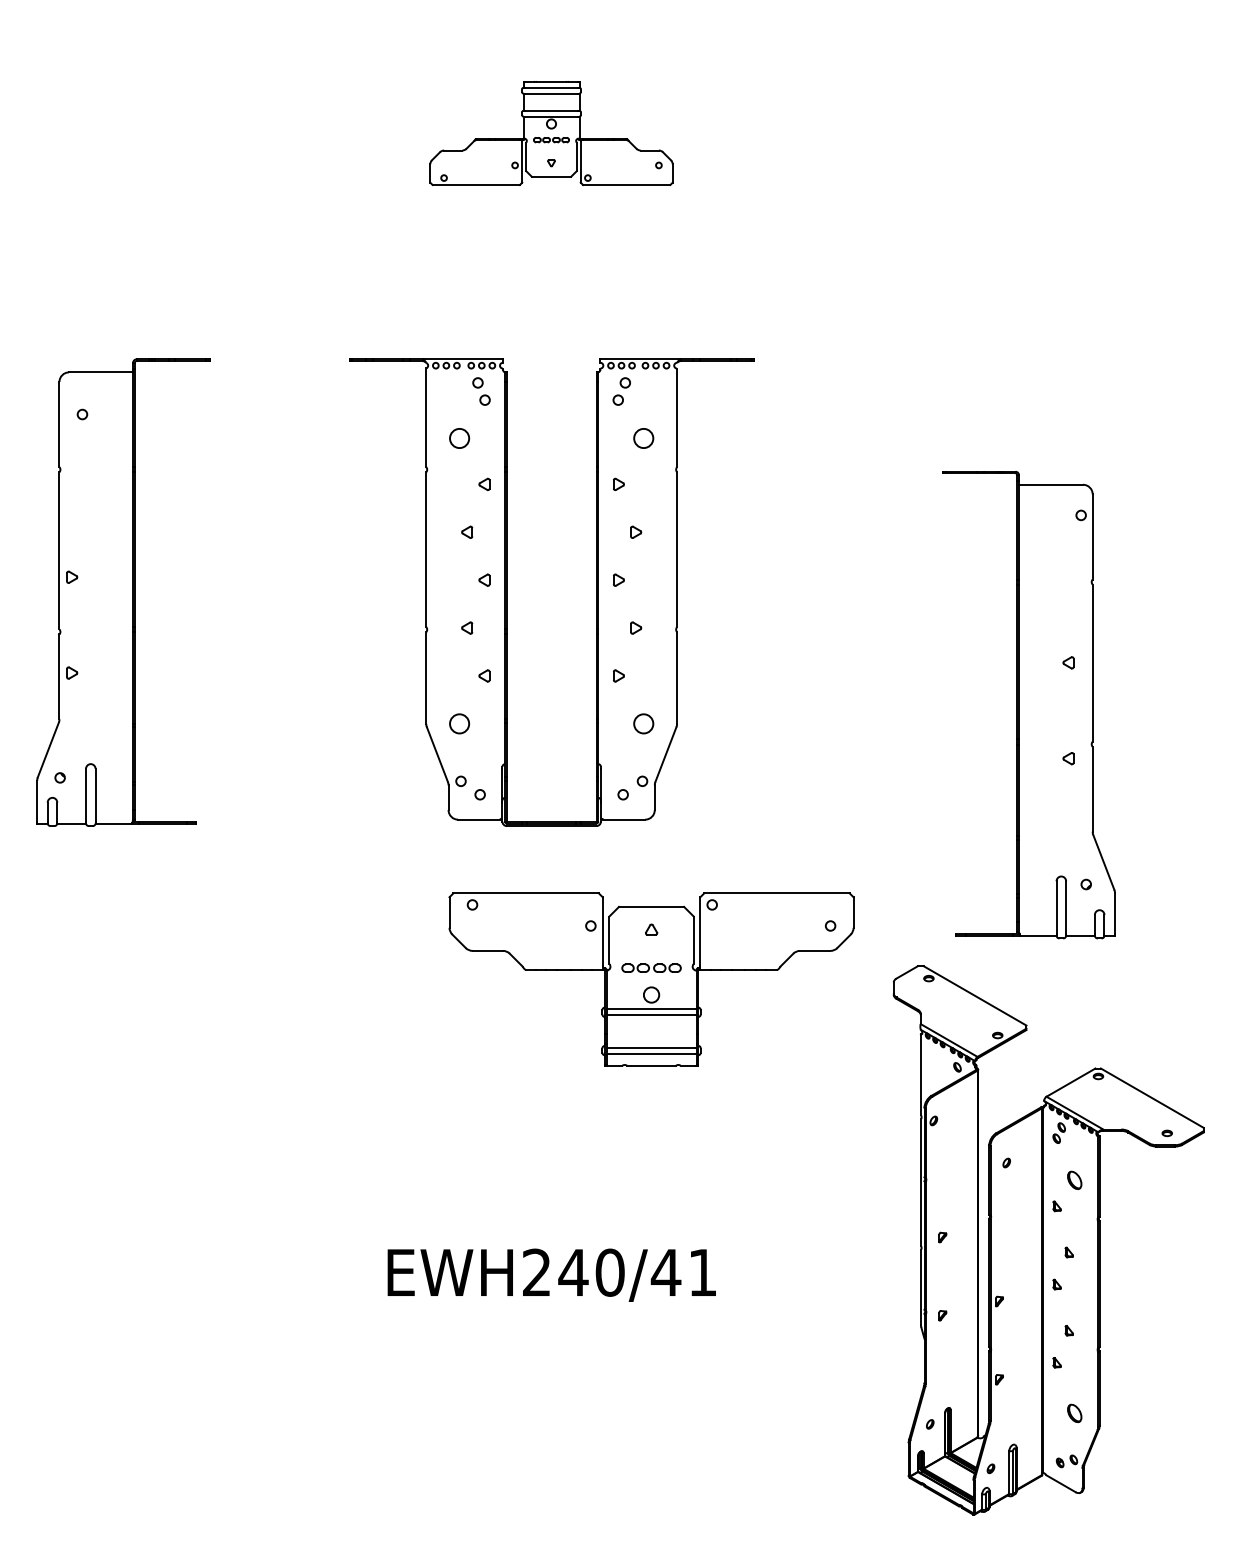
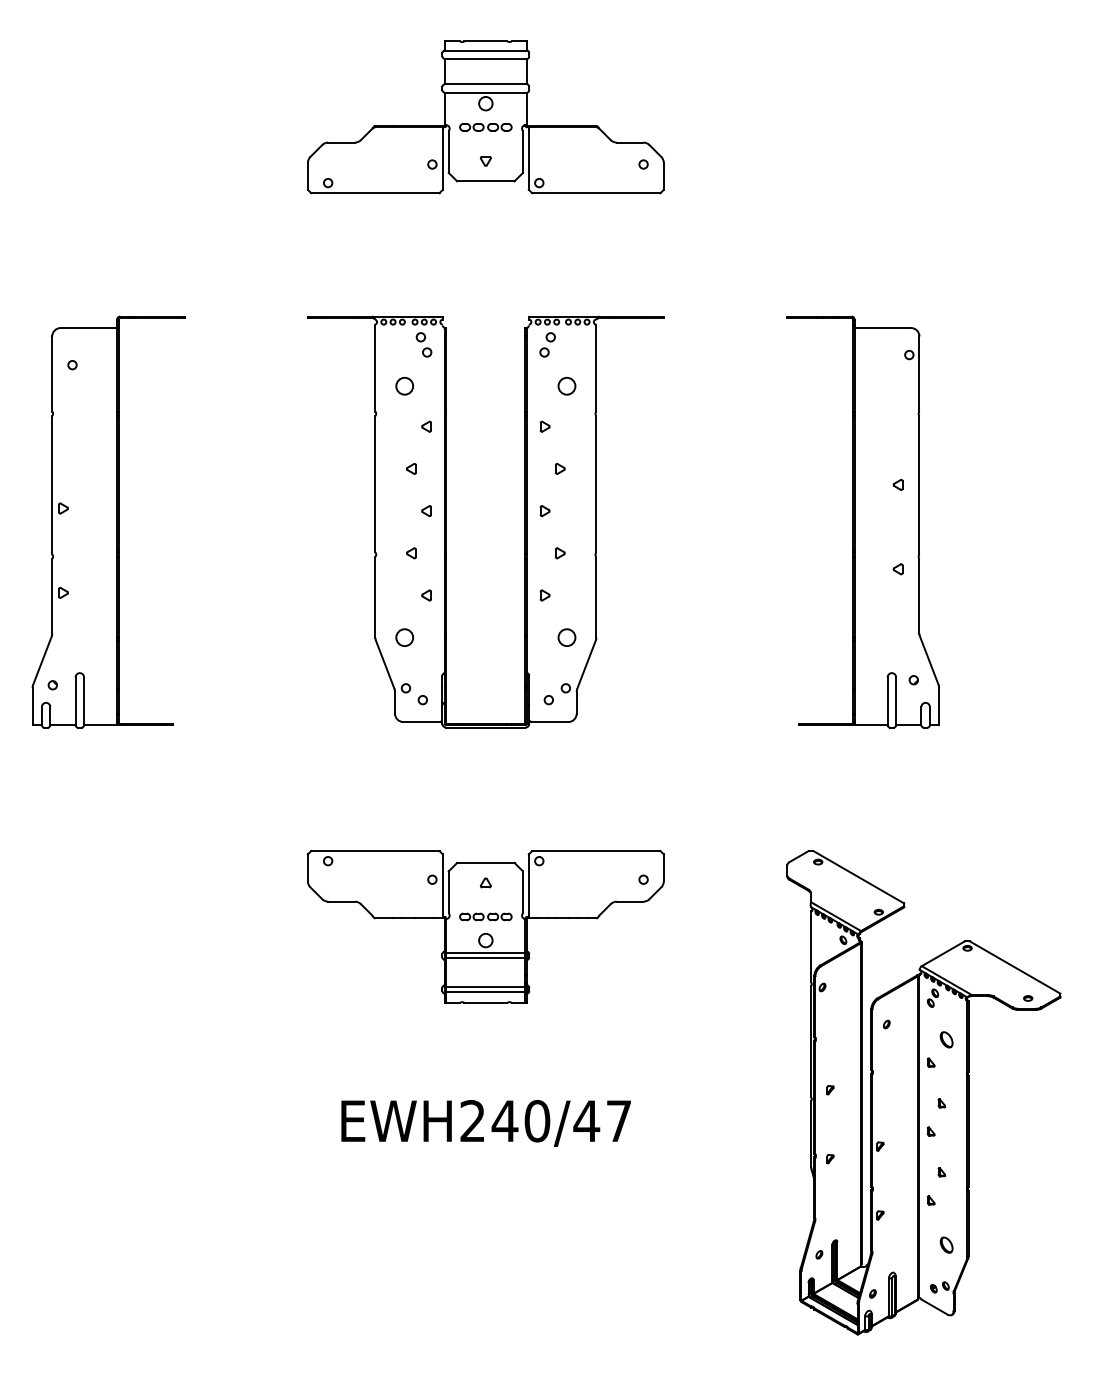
part: (551, 133) -> (485, 117), size x1.67
part: (1028, 704) -> (862, 521), moved
part: (651, 979) -> (485, 926), moved
text: (702, 1271) -> (618, 1120), EWH240/41 -> EWH240/47

